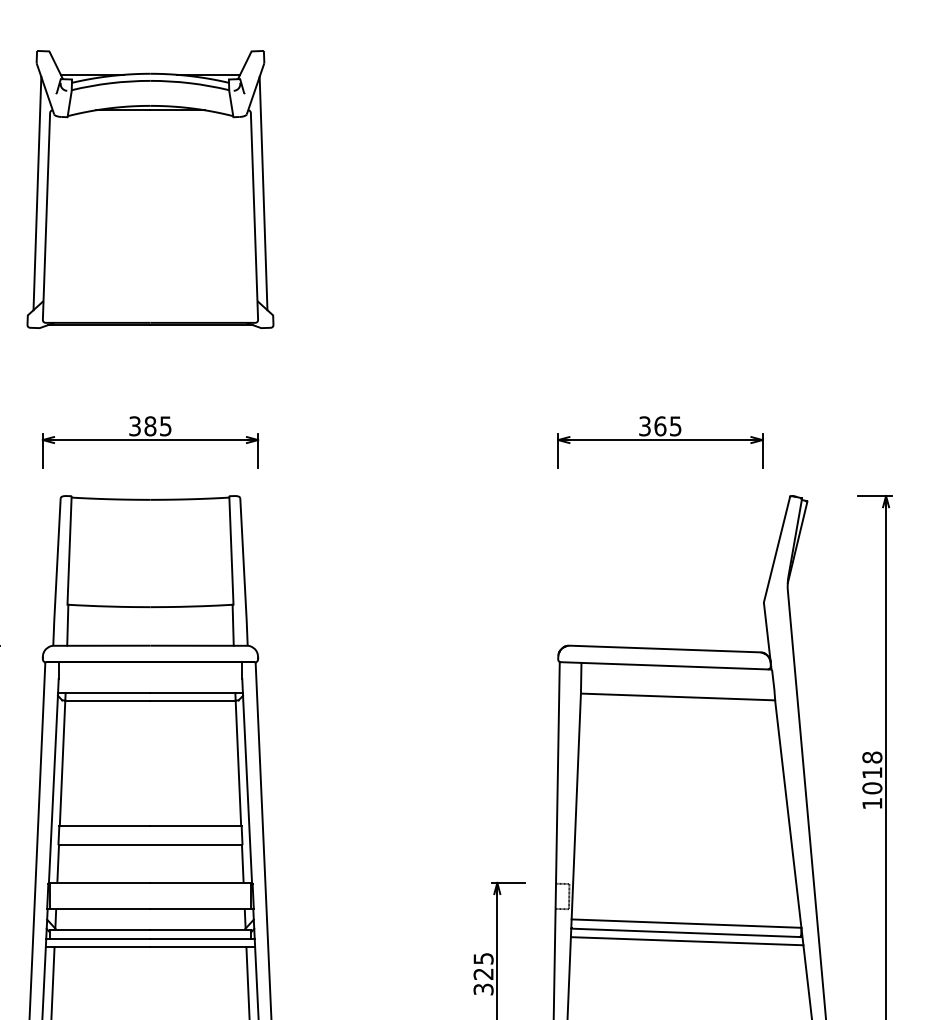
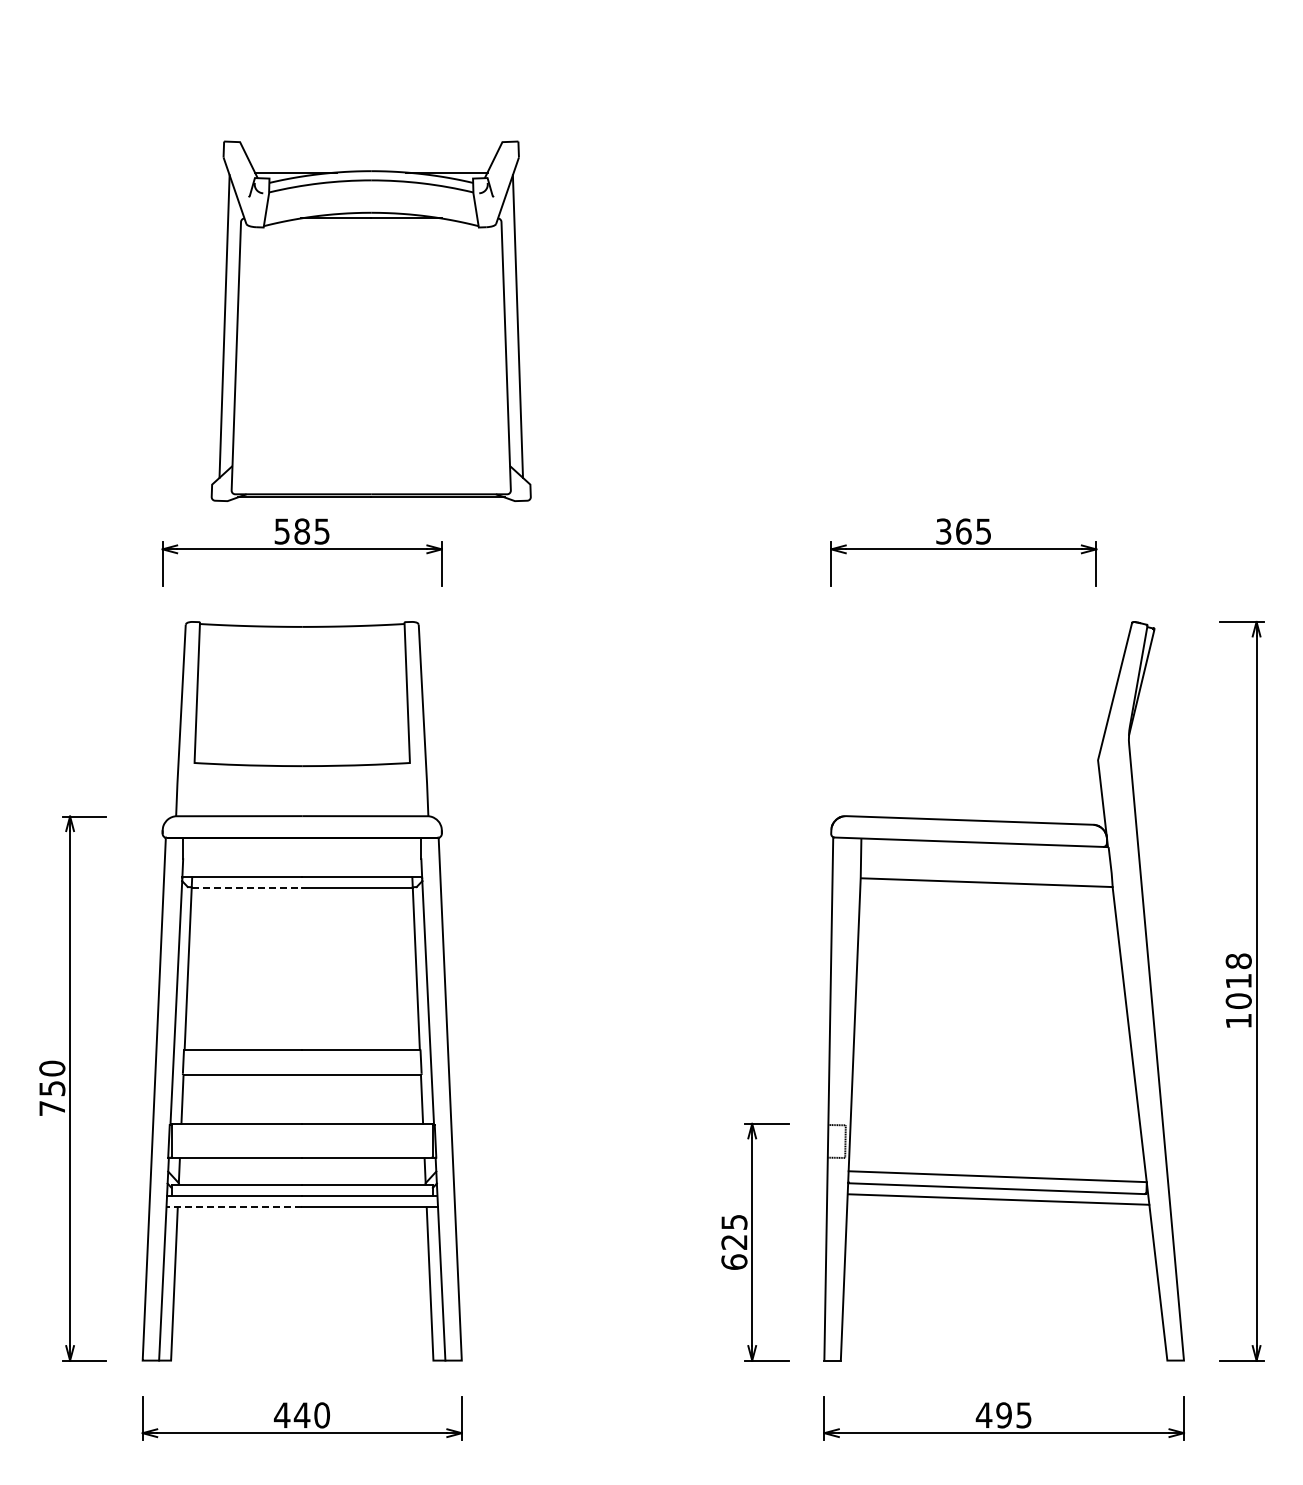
part: (149, 188) -> (370, 320), moved
text: (135, 425) -> (282, 530), 385 -> 585
line: (67, 625) -> (194, 789), removed
line: (233, 625) -> (409, 789), removed
line: (108, 700) -> (247, 887), solid -> dashed
line: (98, 946) -> (234, 1206), solid -> dashed
text: (483, 988) -> (734, 1261), 325 -> 625

